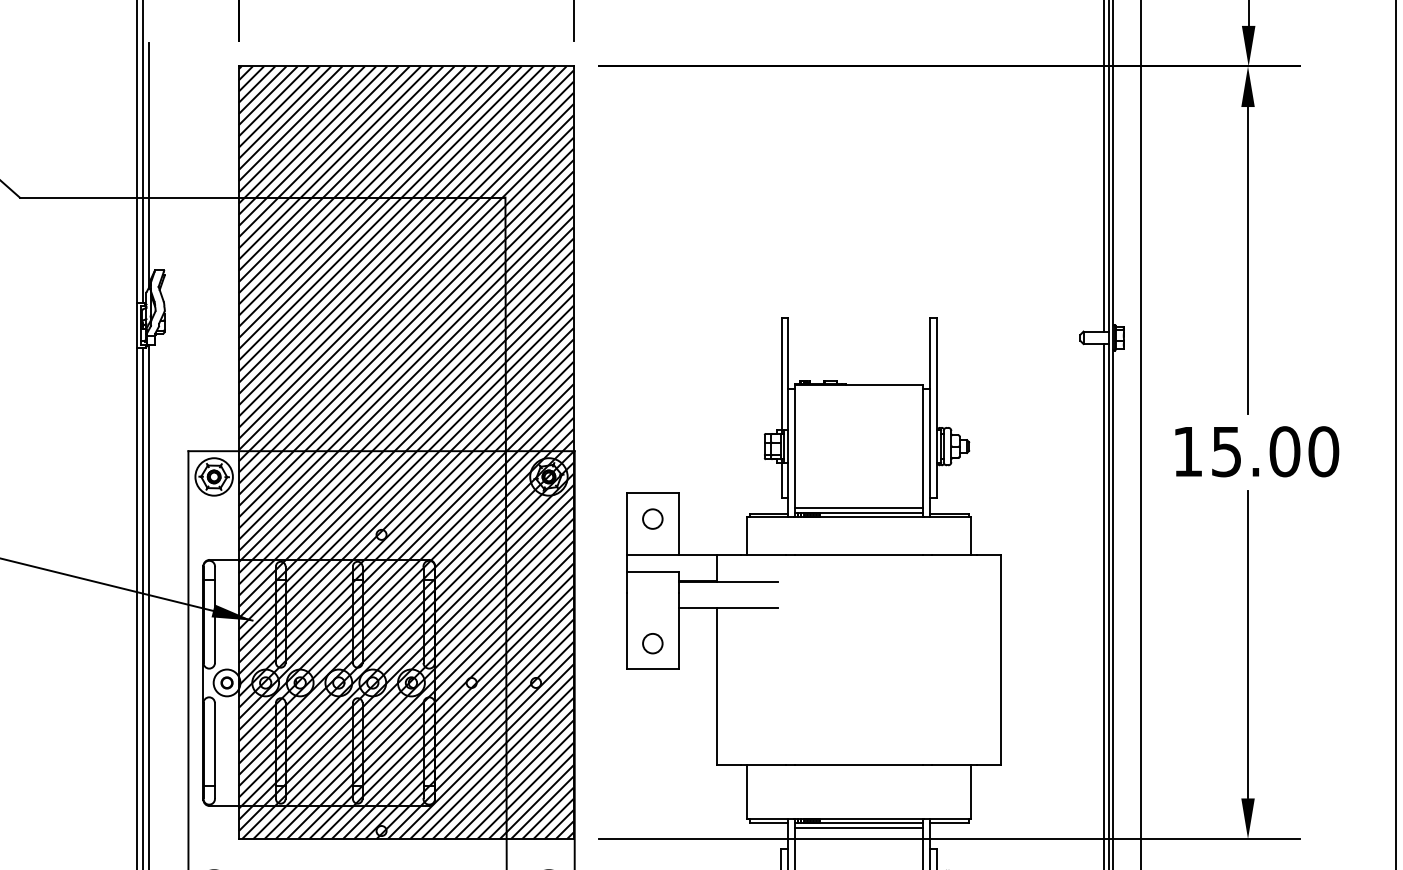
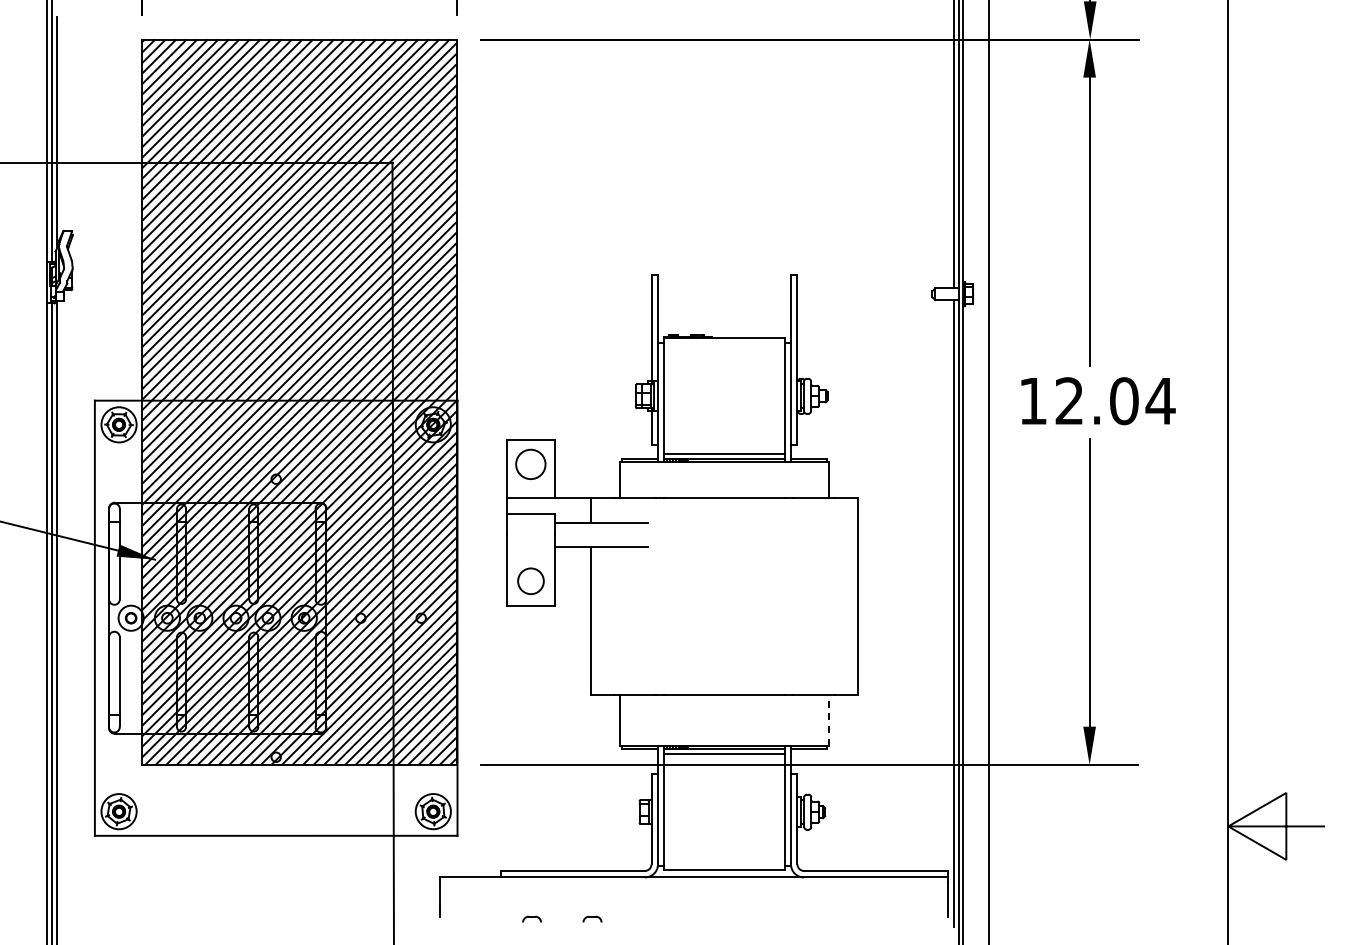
text: (1275, 452) -> (1115, 401), 15.00 -> 12.04
circle: (652, 519) -> (530, 464), size x1.6
circle: (652, 643) -> (530, 581), size x1.4
line: (970, 791) -> (829, 720), solid -> dashed

